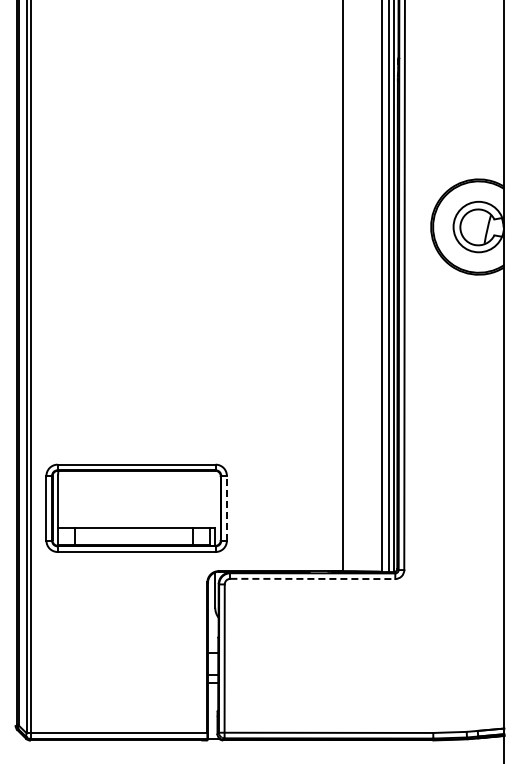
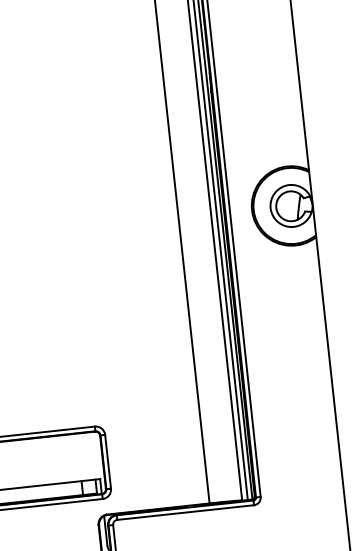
line: (226, 507) -> (107, 461), dashed -> solid
line: (313, 578) -> (186, 512), dashed -> solid

